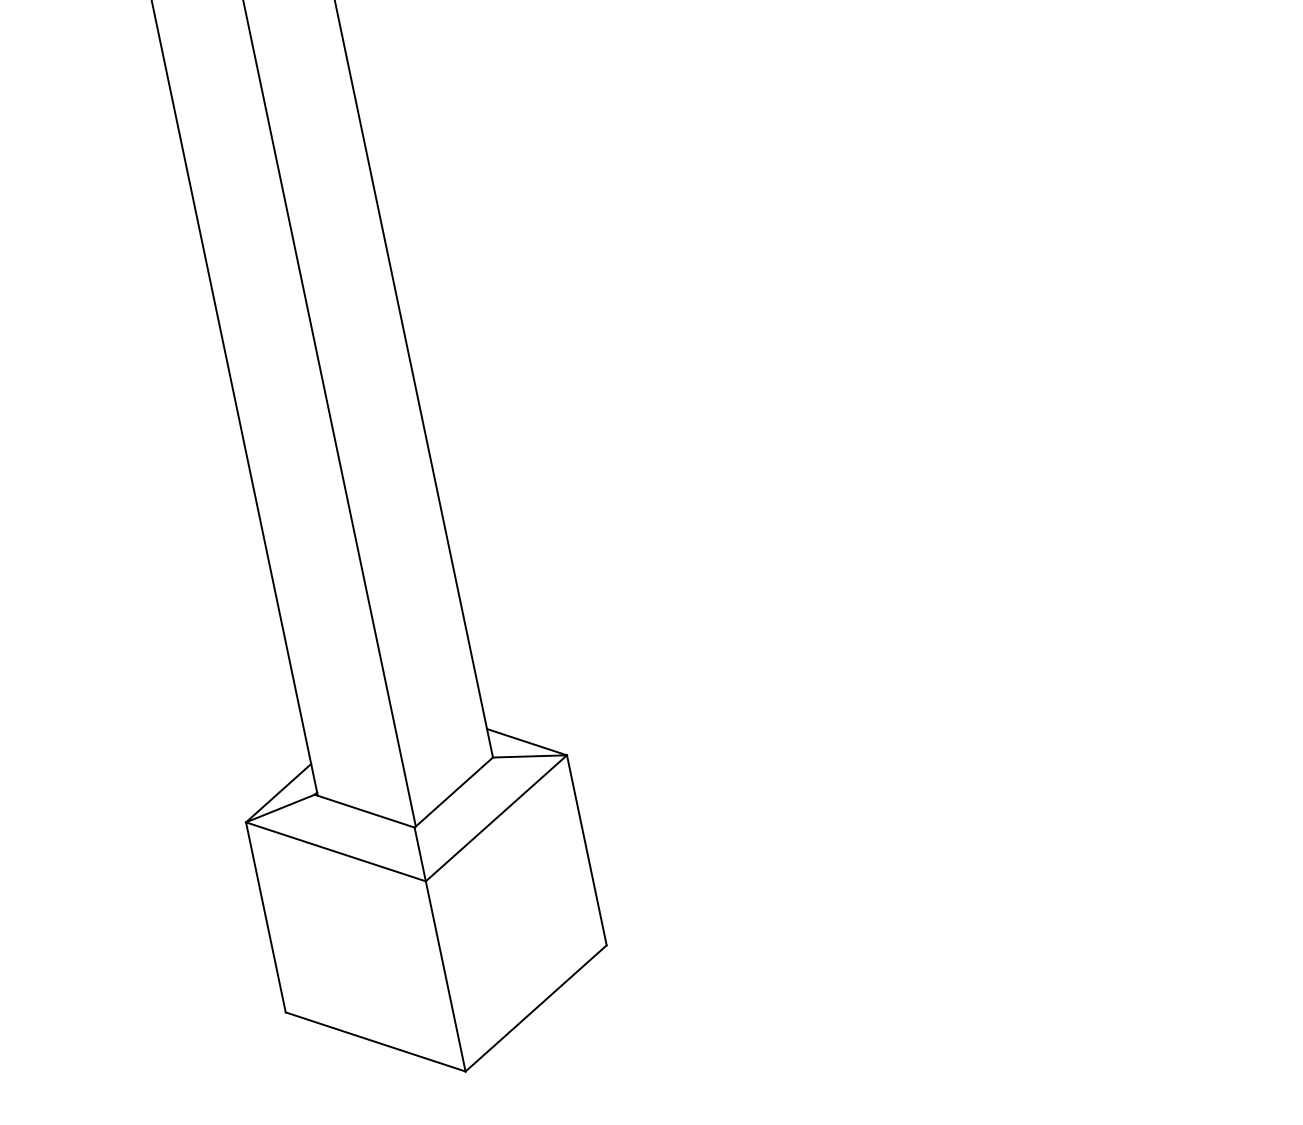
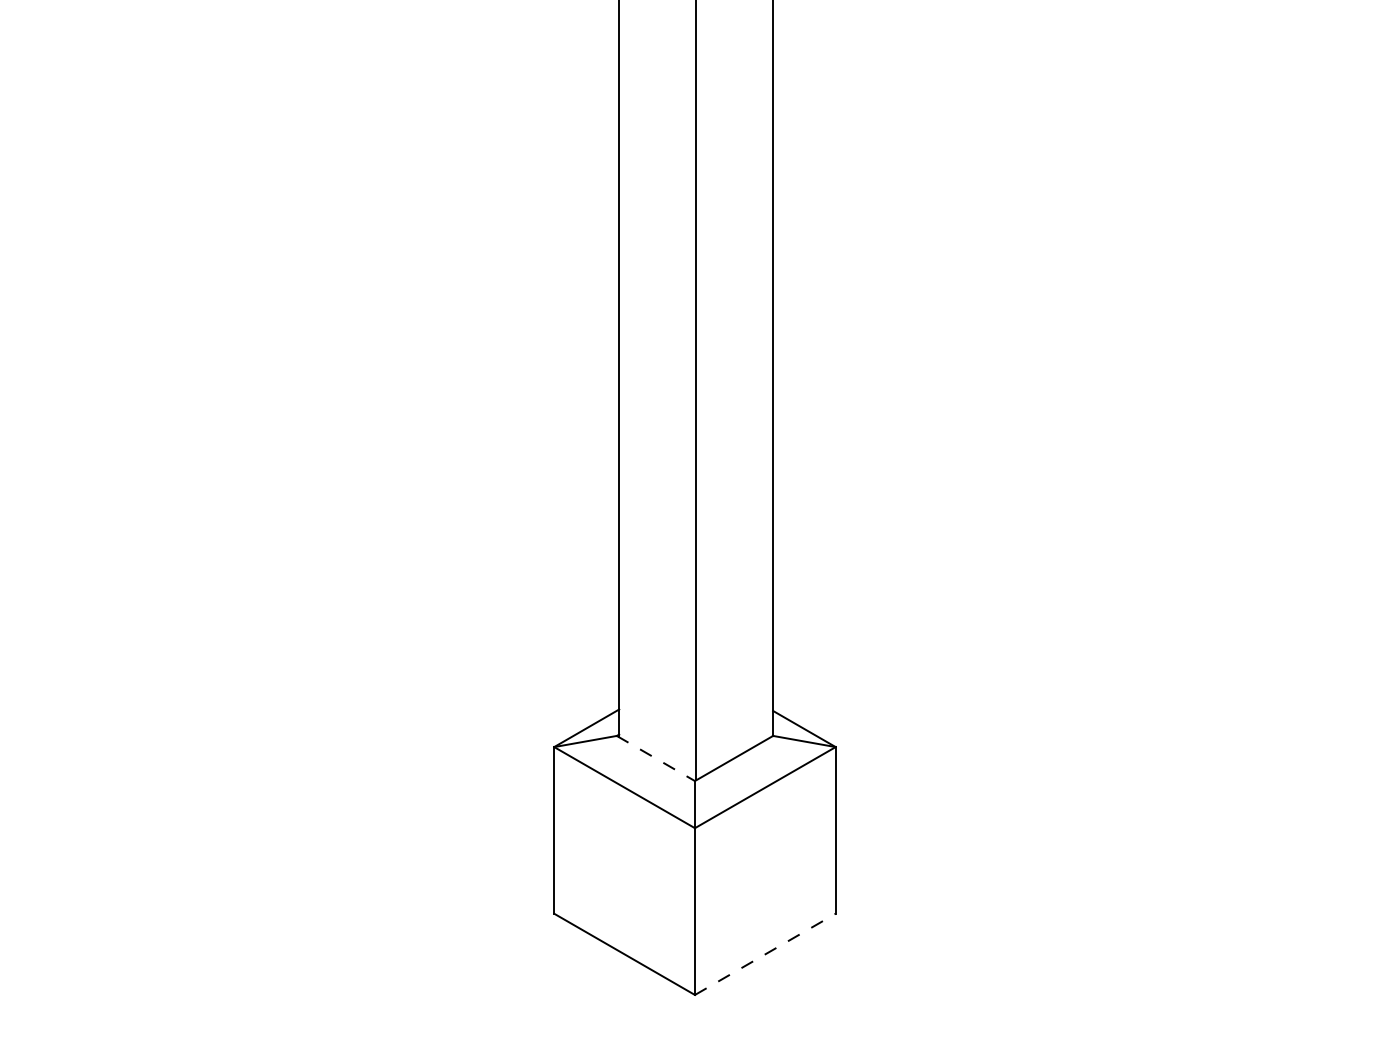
line: (365, 811) -> (656, 758), solid -> dashed
line: (536, 1008) -> (765, 954), solid -> dashed

